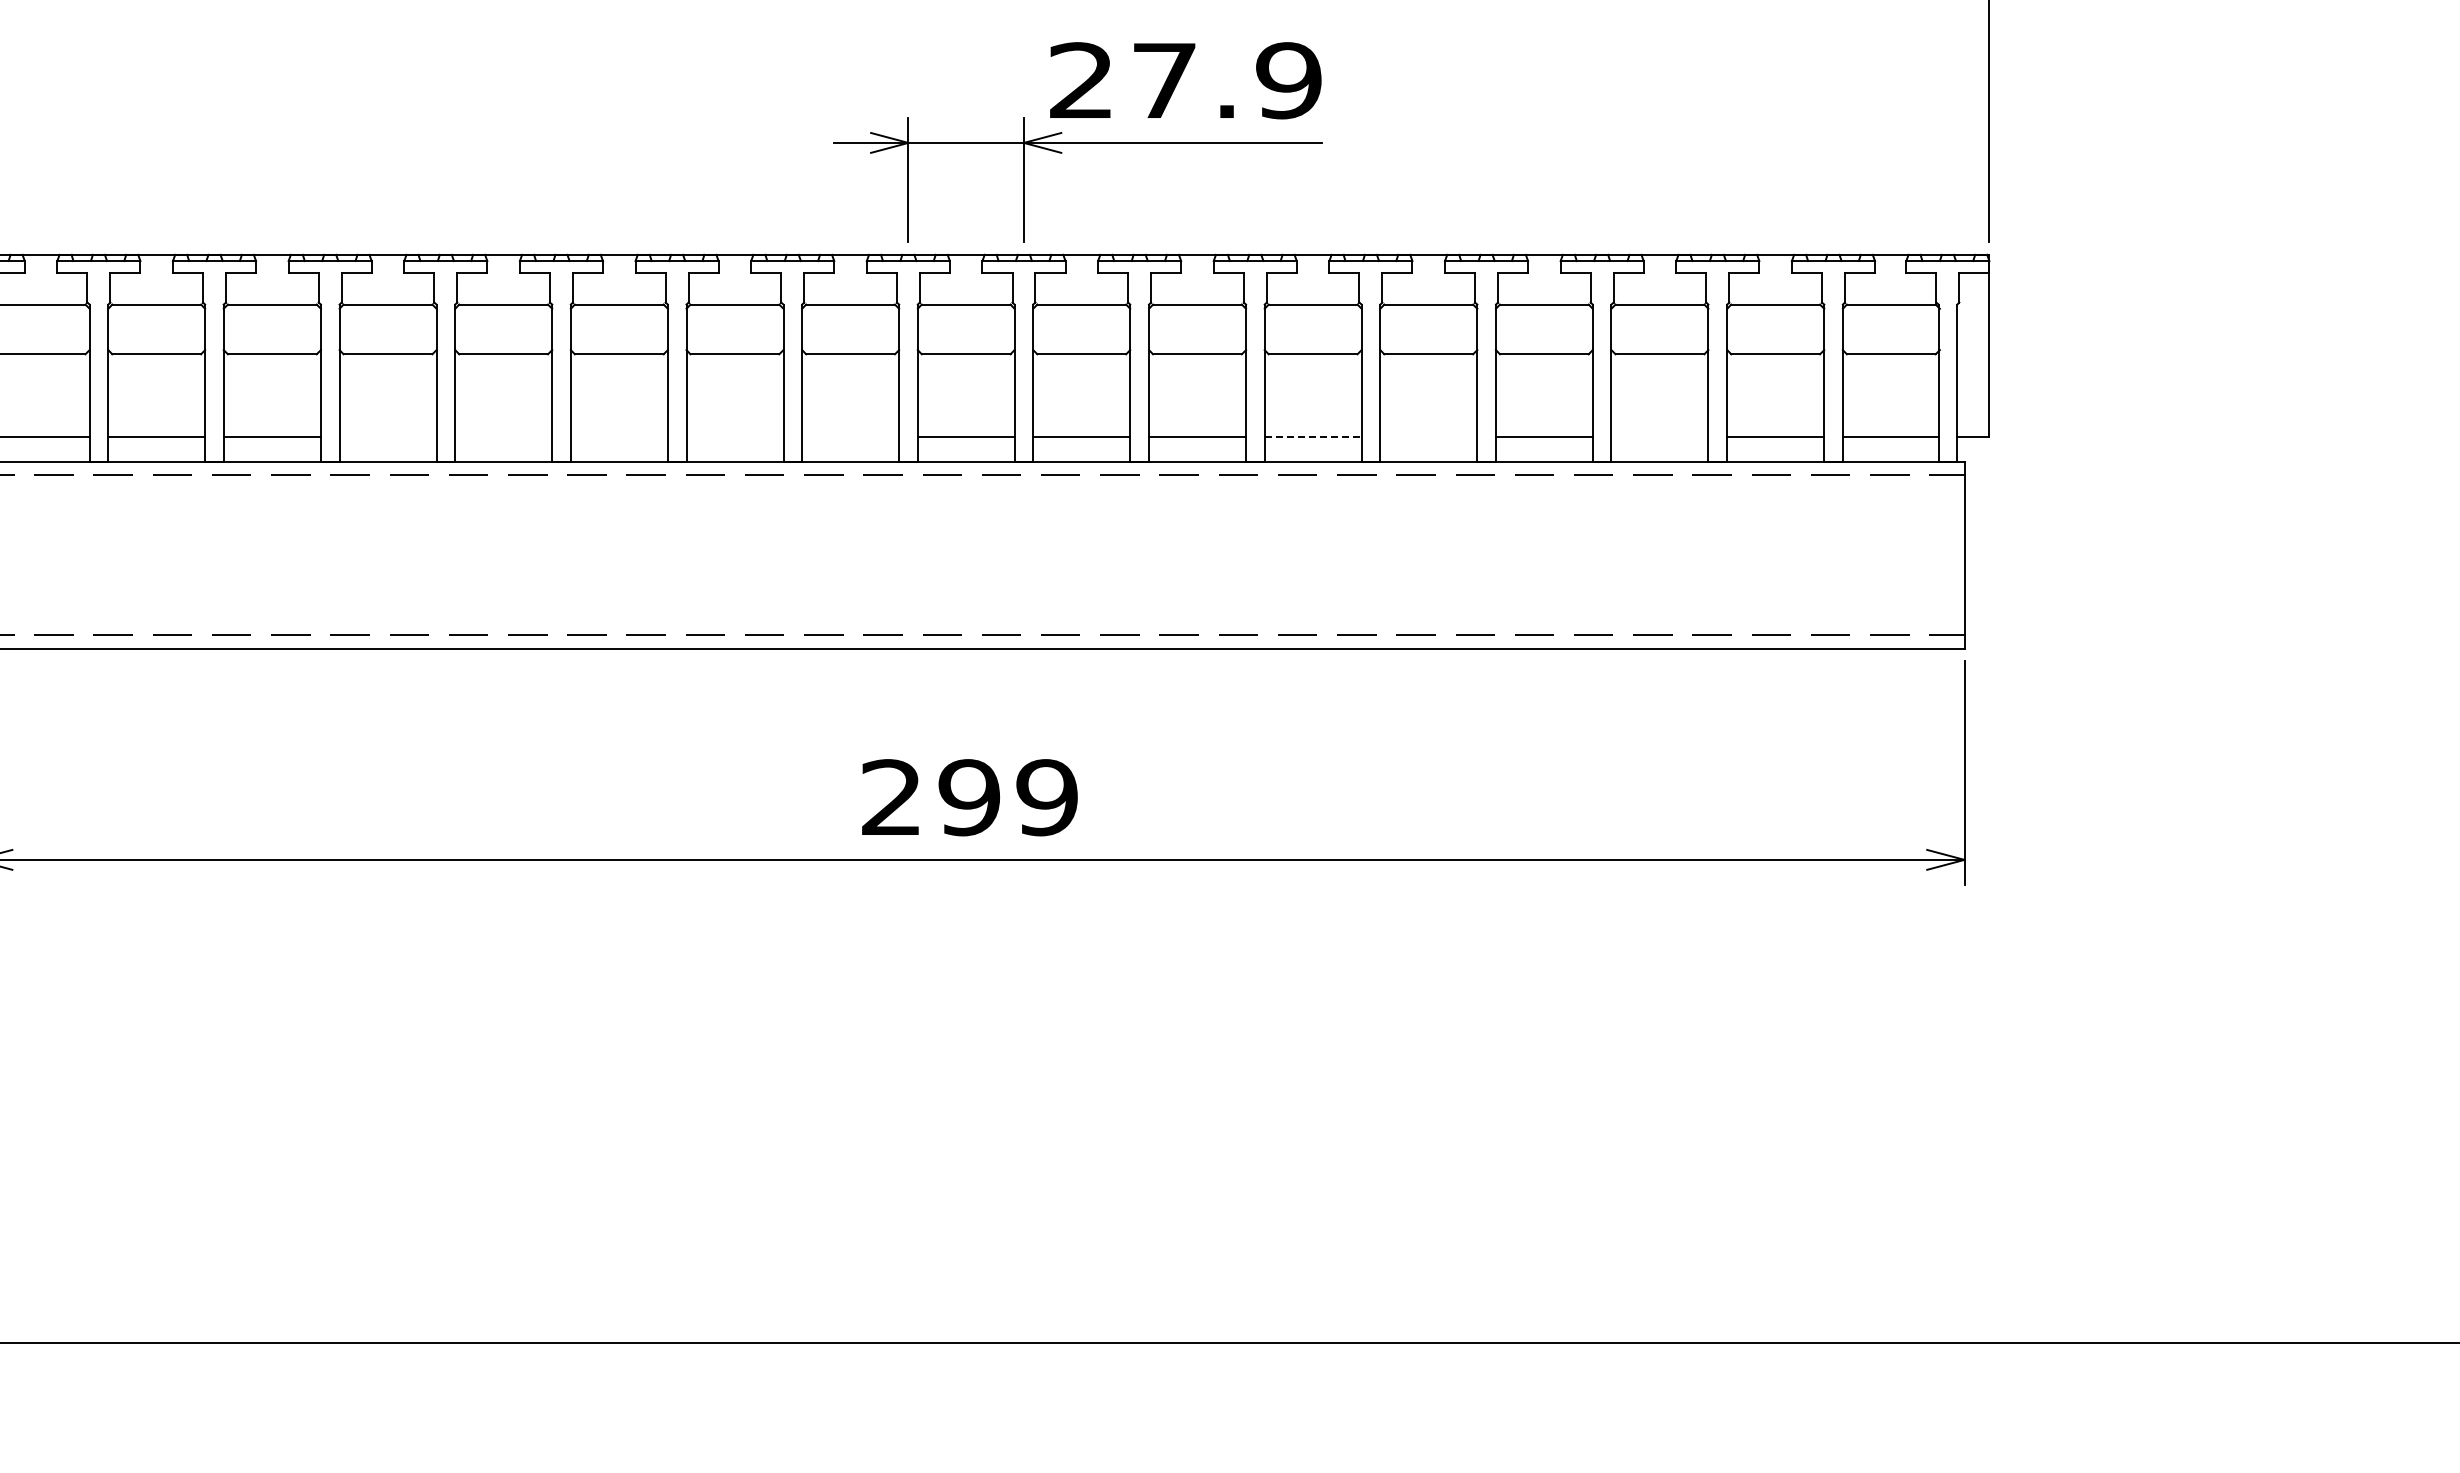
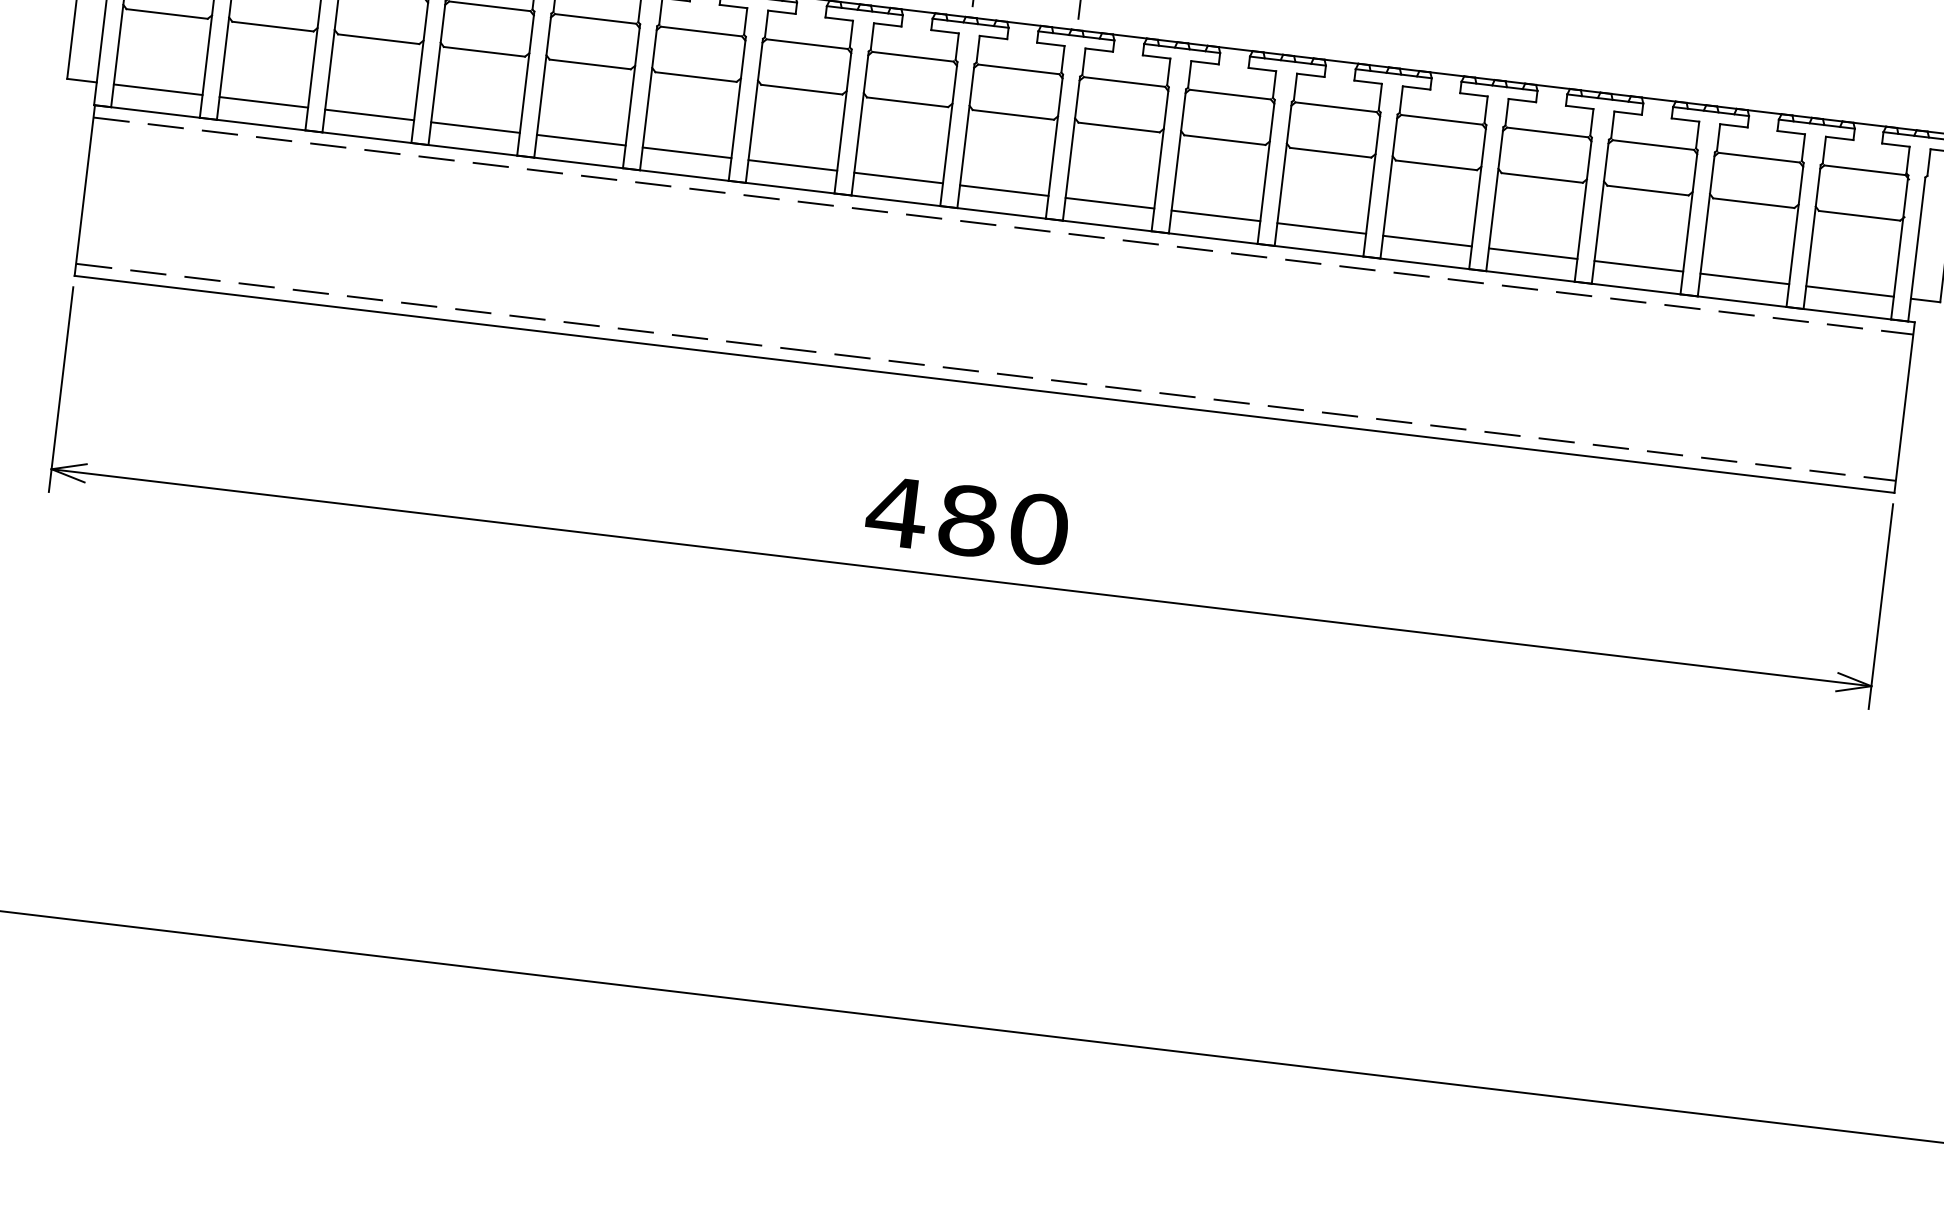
line: (387, 437) -> (474, 127), added
line: (503, 437) -> (581, 140), added
line: (618, 437) -> (686, 153), added
line: (734, 437) -> (792, 165), added
line: (850, 437) -> (898, 178), added
line: (1313, 437) -> (1321, 228), dashed -> solid
line: (1428, 437) -> (1427, 241), added
line: (1659, 437) -> (1638, 266), added
text: (968, 797) -> (967, 520), 299 -> 480

